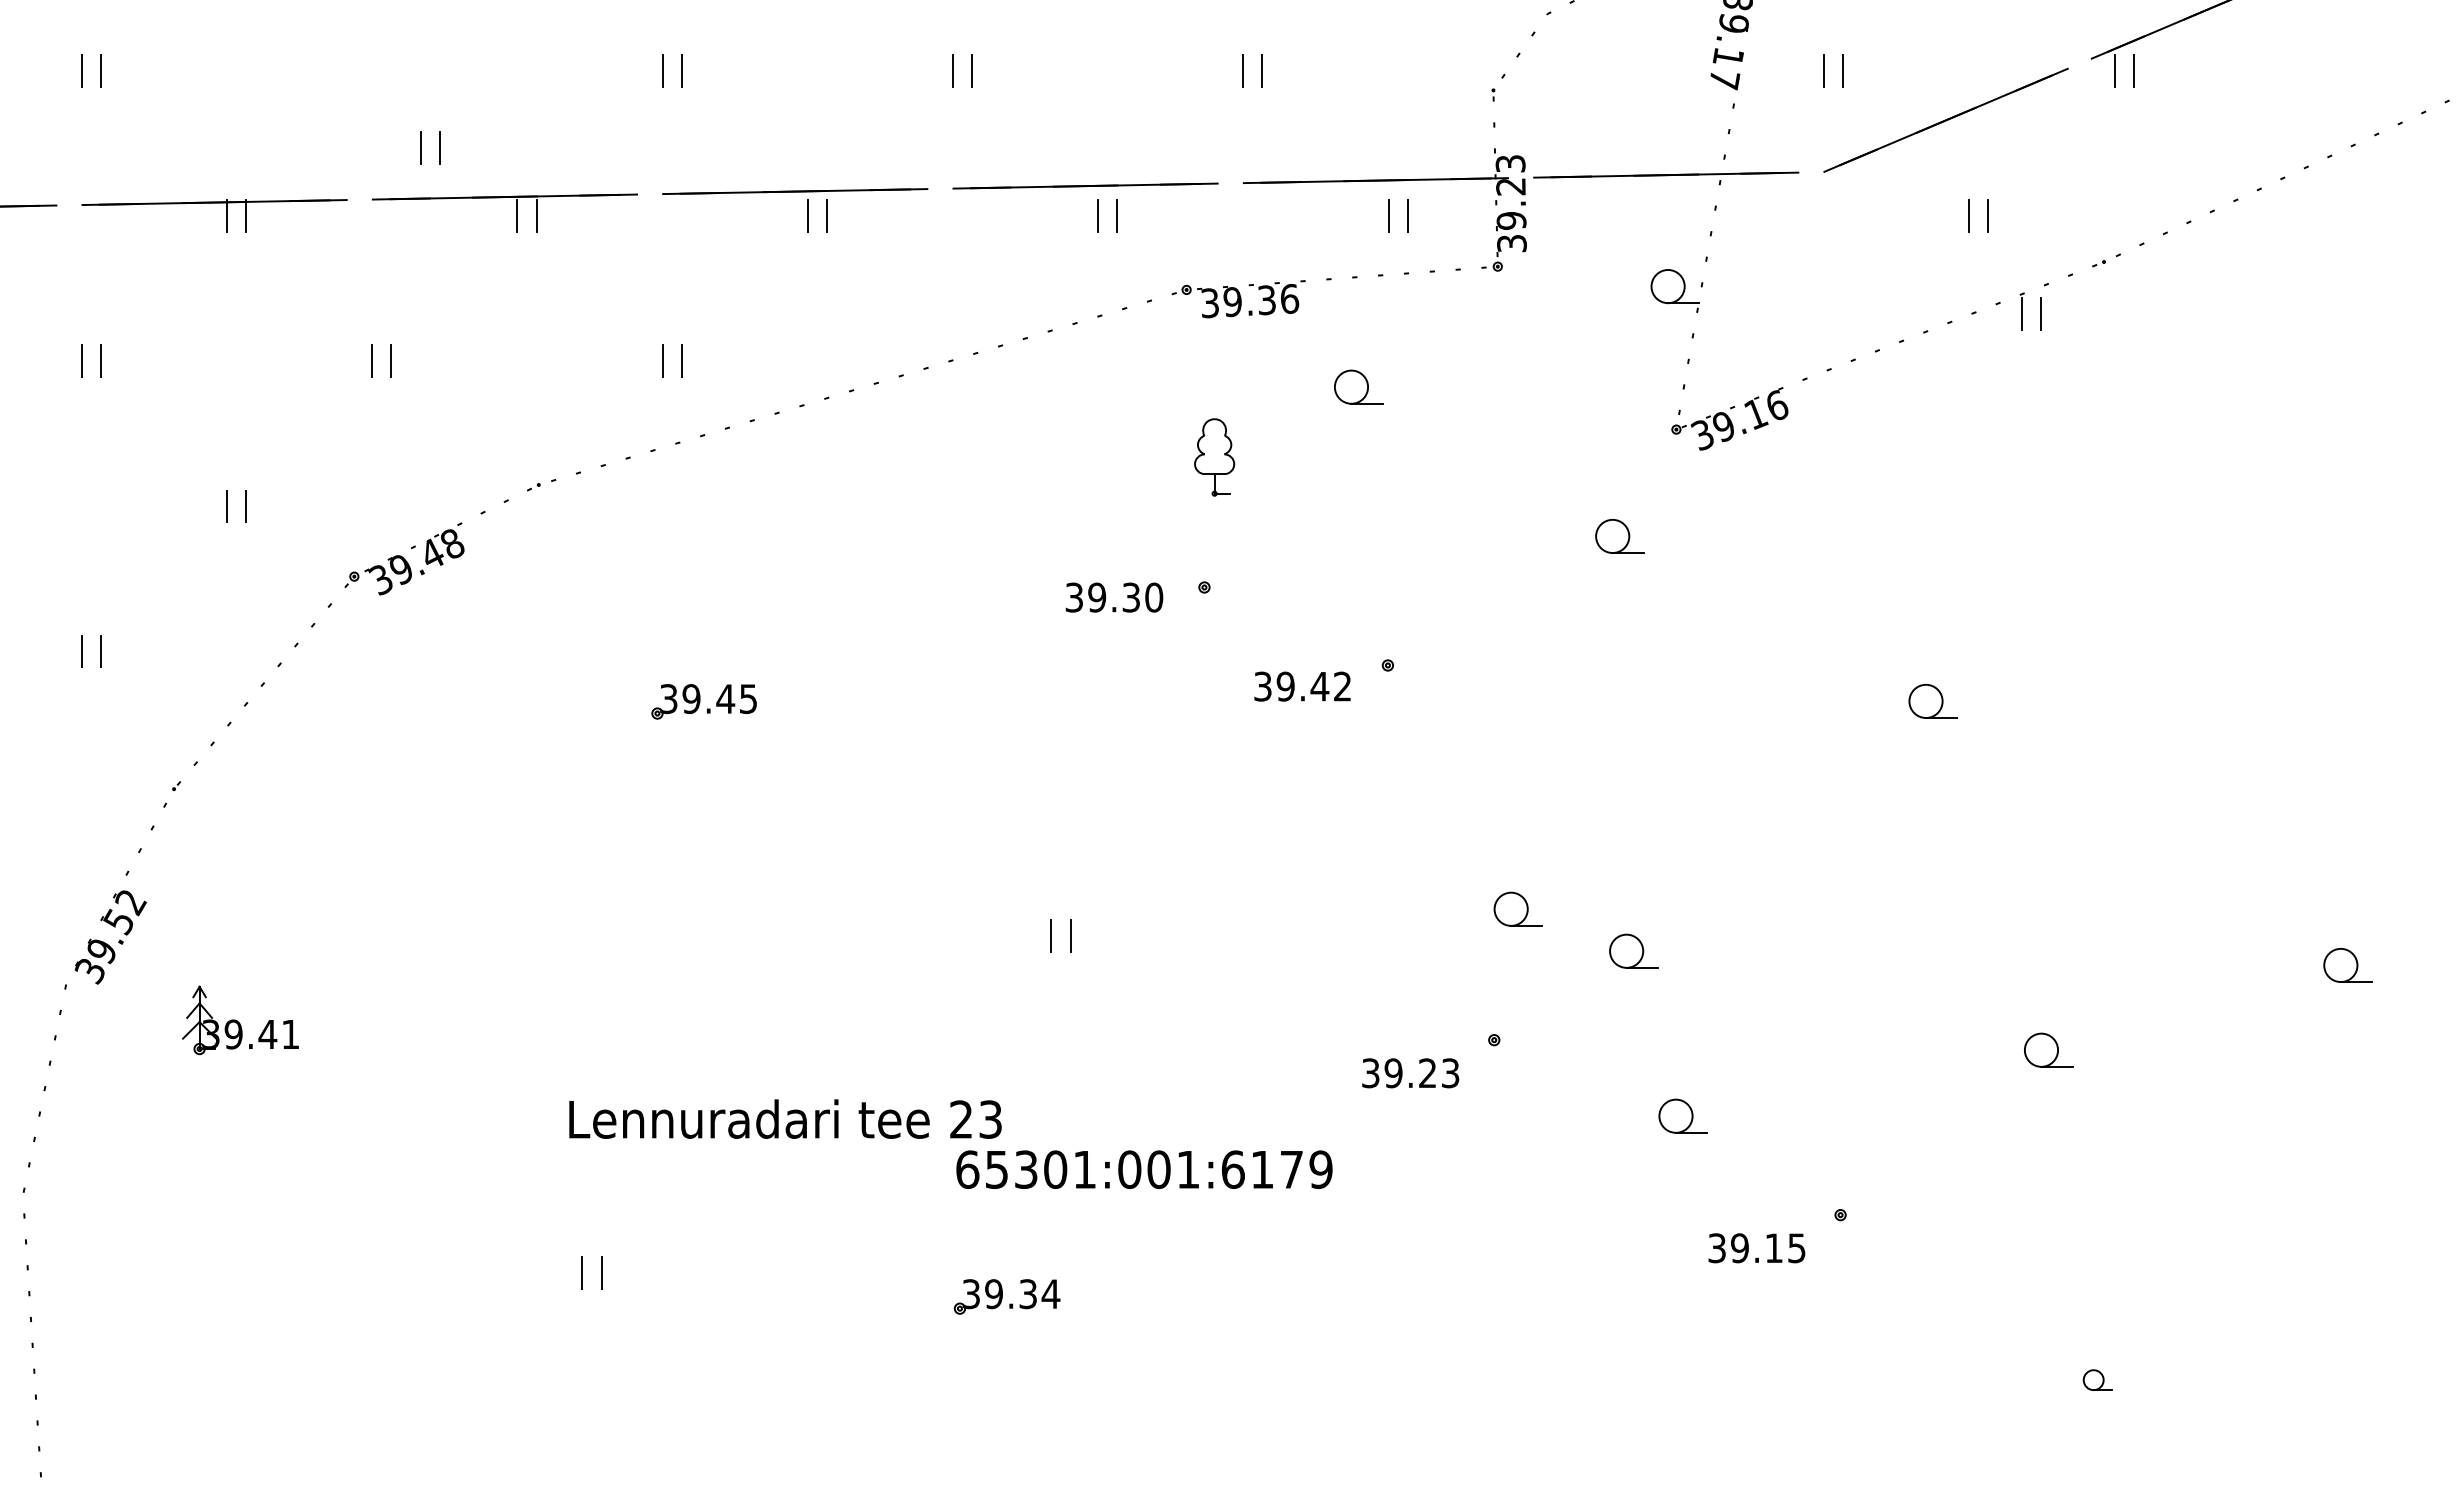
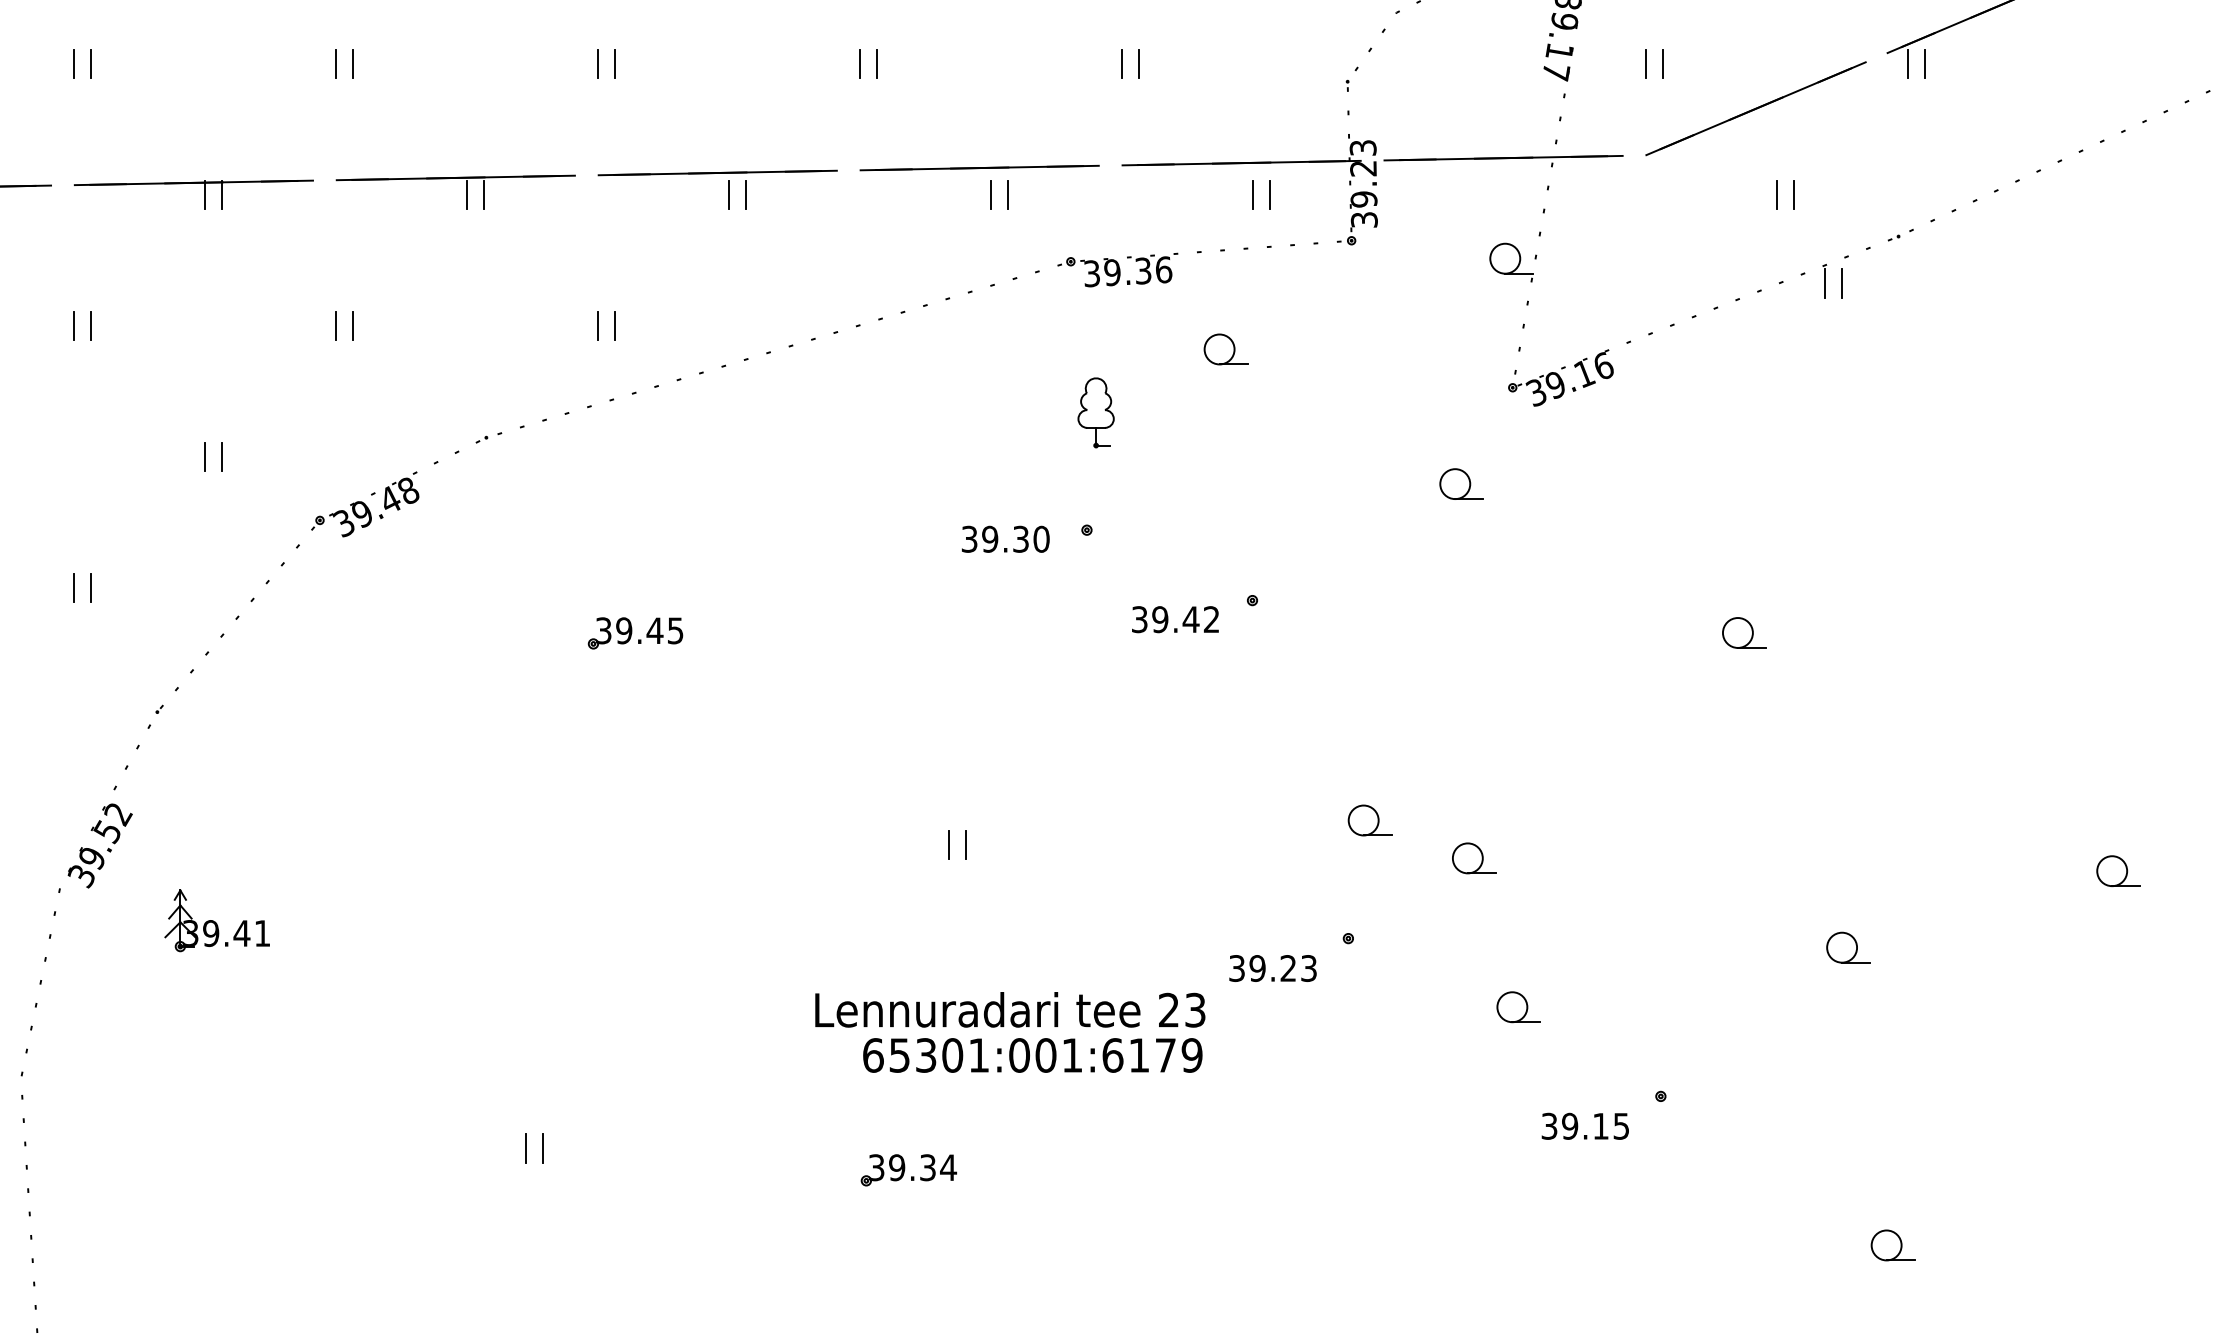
part: (421, 147) -> (336, 63), moved
text: (785, 1118) -> (1010, 1009), moved
part: (2097, 1379) -> (1892, 1244), size x1.67

